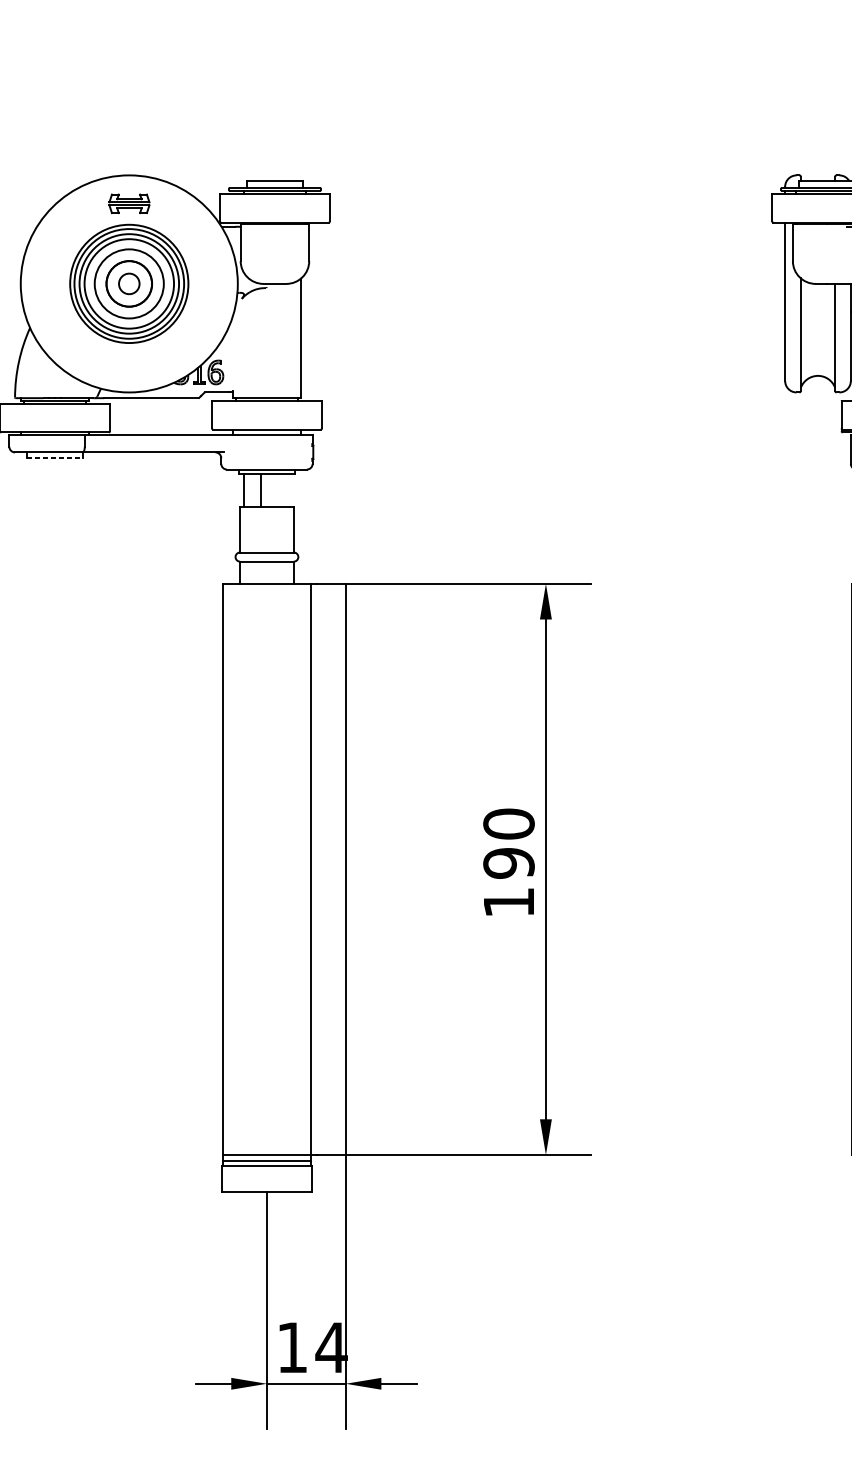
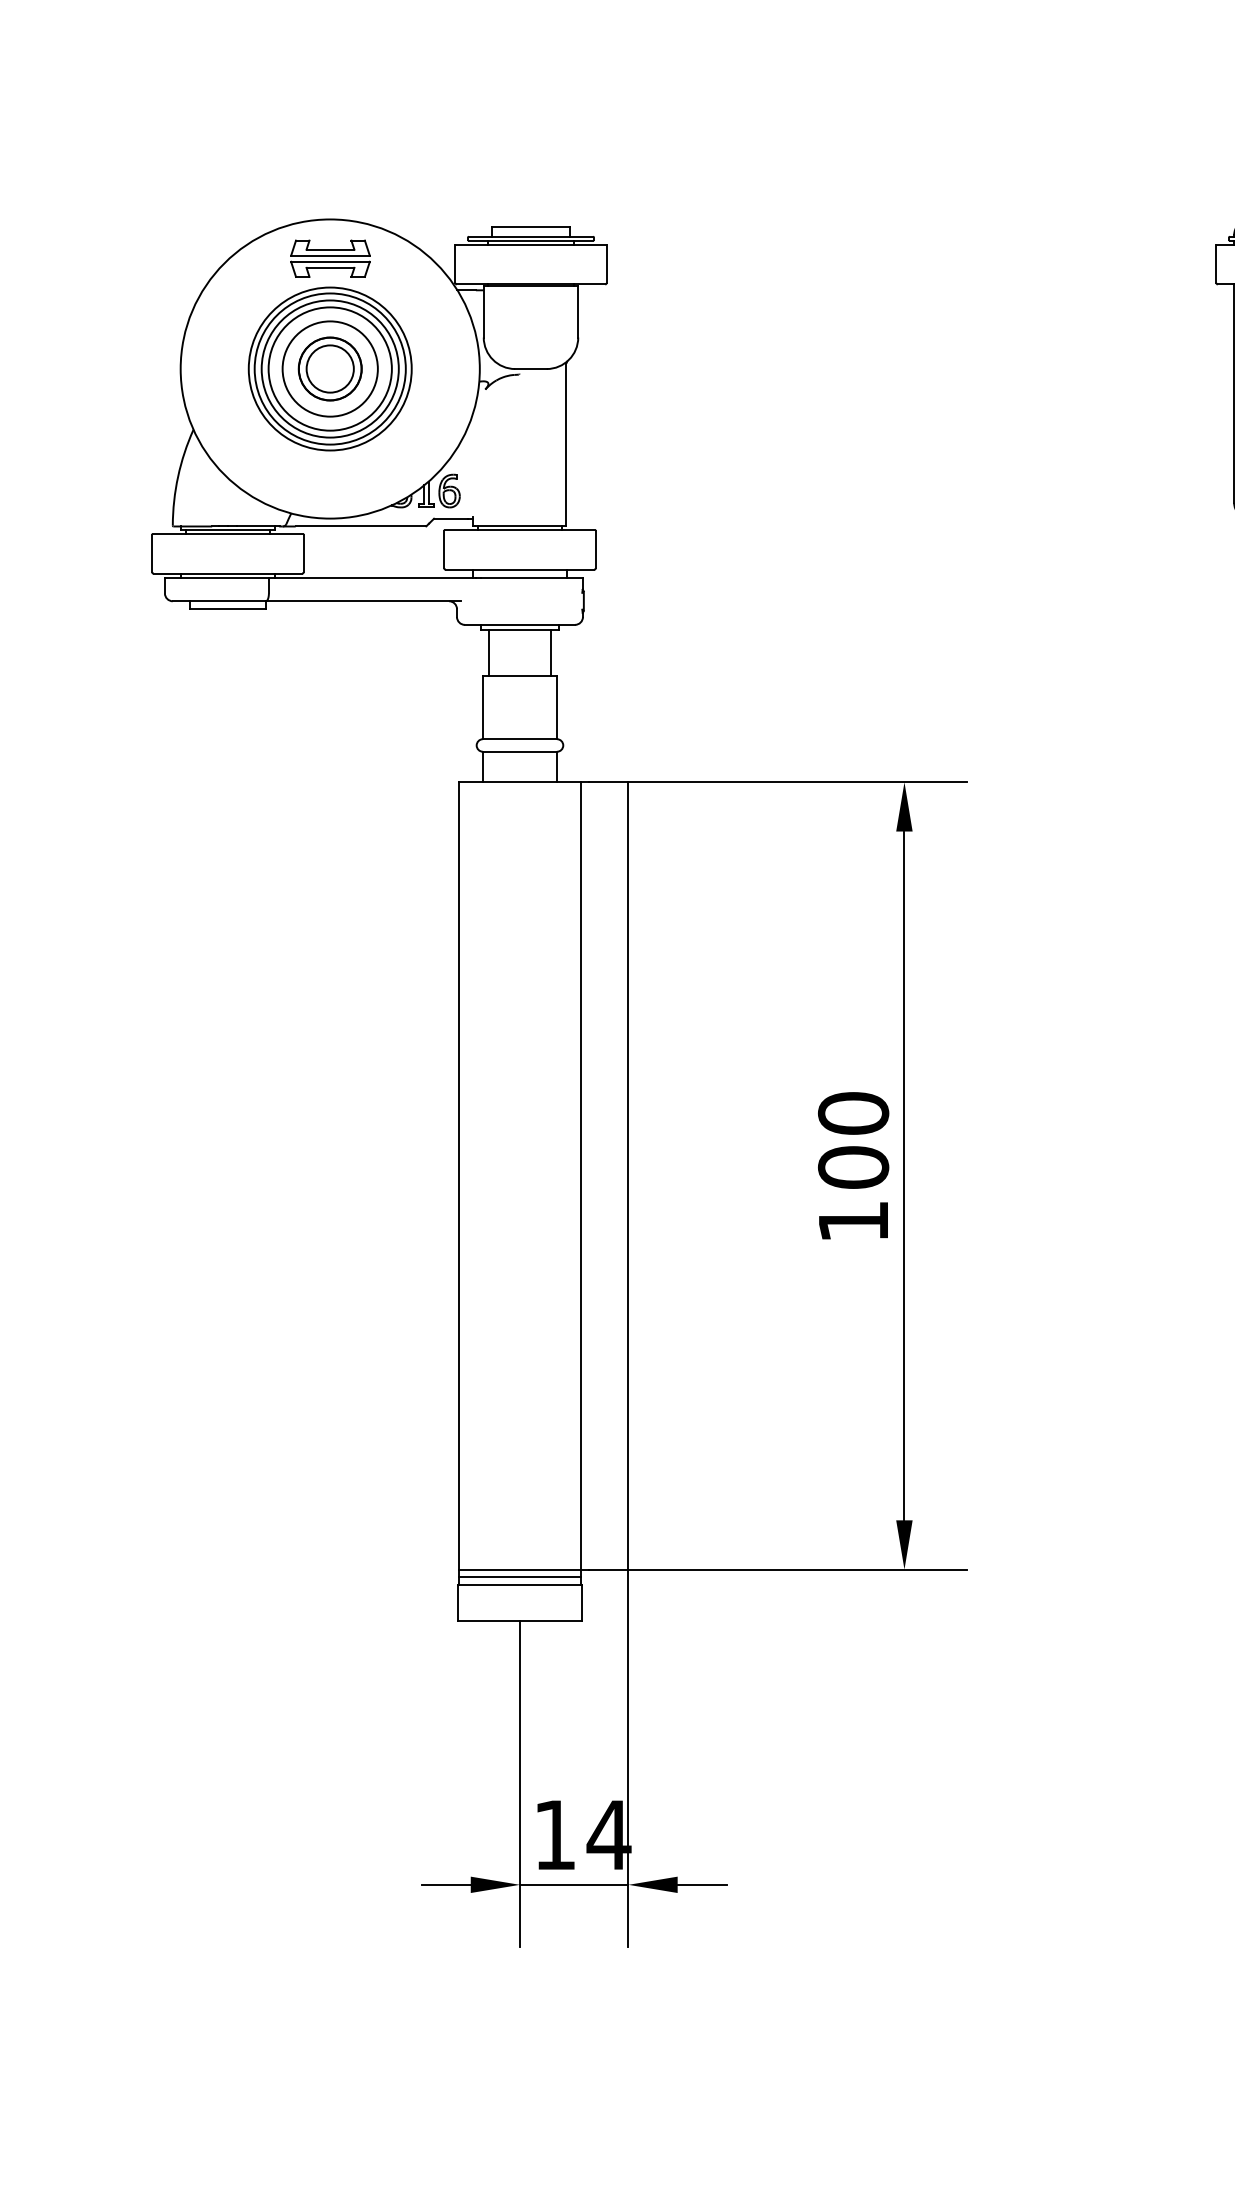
part: (129, 203) -> (330, 258), size x1.43
circle: (128, 283) -> (329, 368), size x1.67
line: (55, 458) -> (228, 609), dashed -> solid
line: (260, 490) -> (551, 653), moved
text: (508, 863) -> (853, 1167), 190 -> 100

